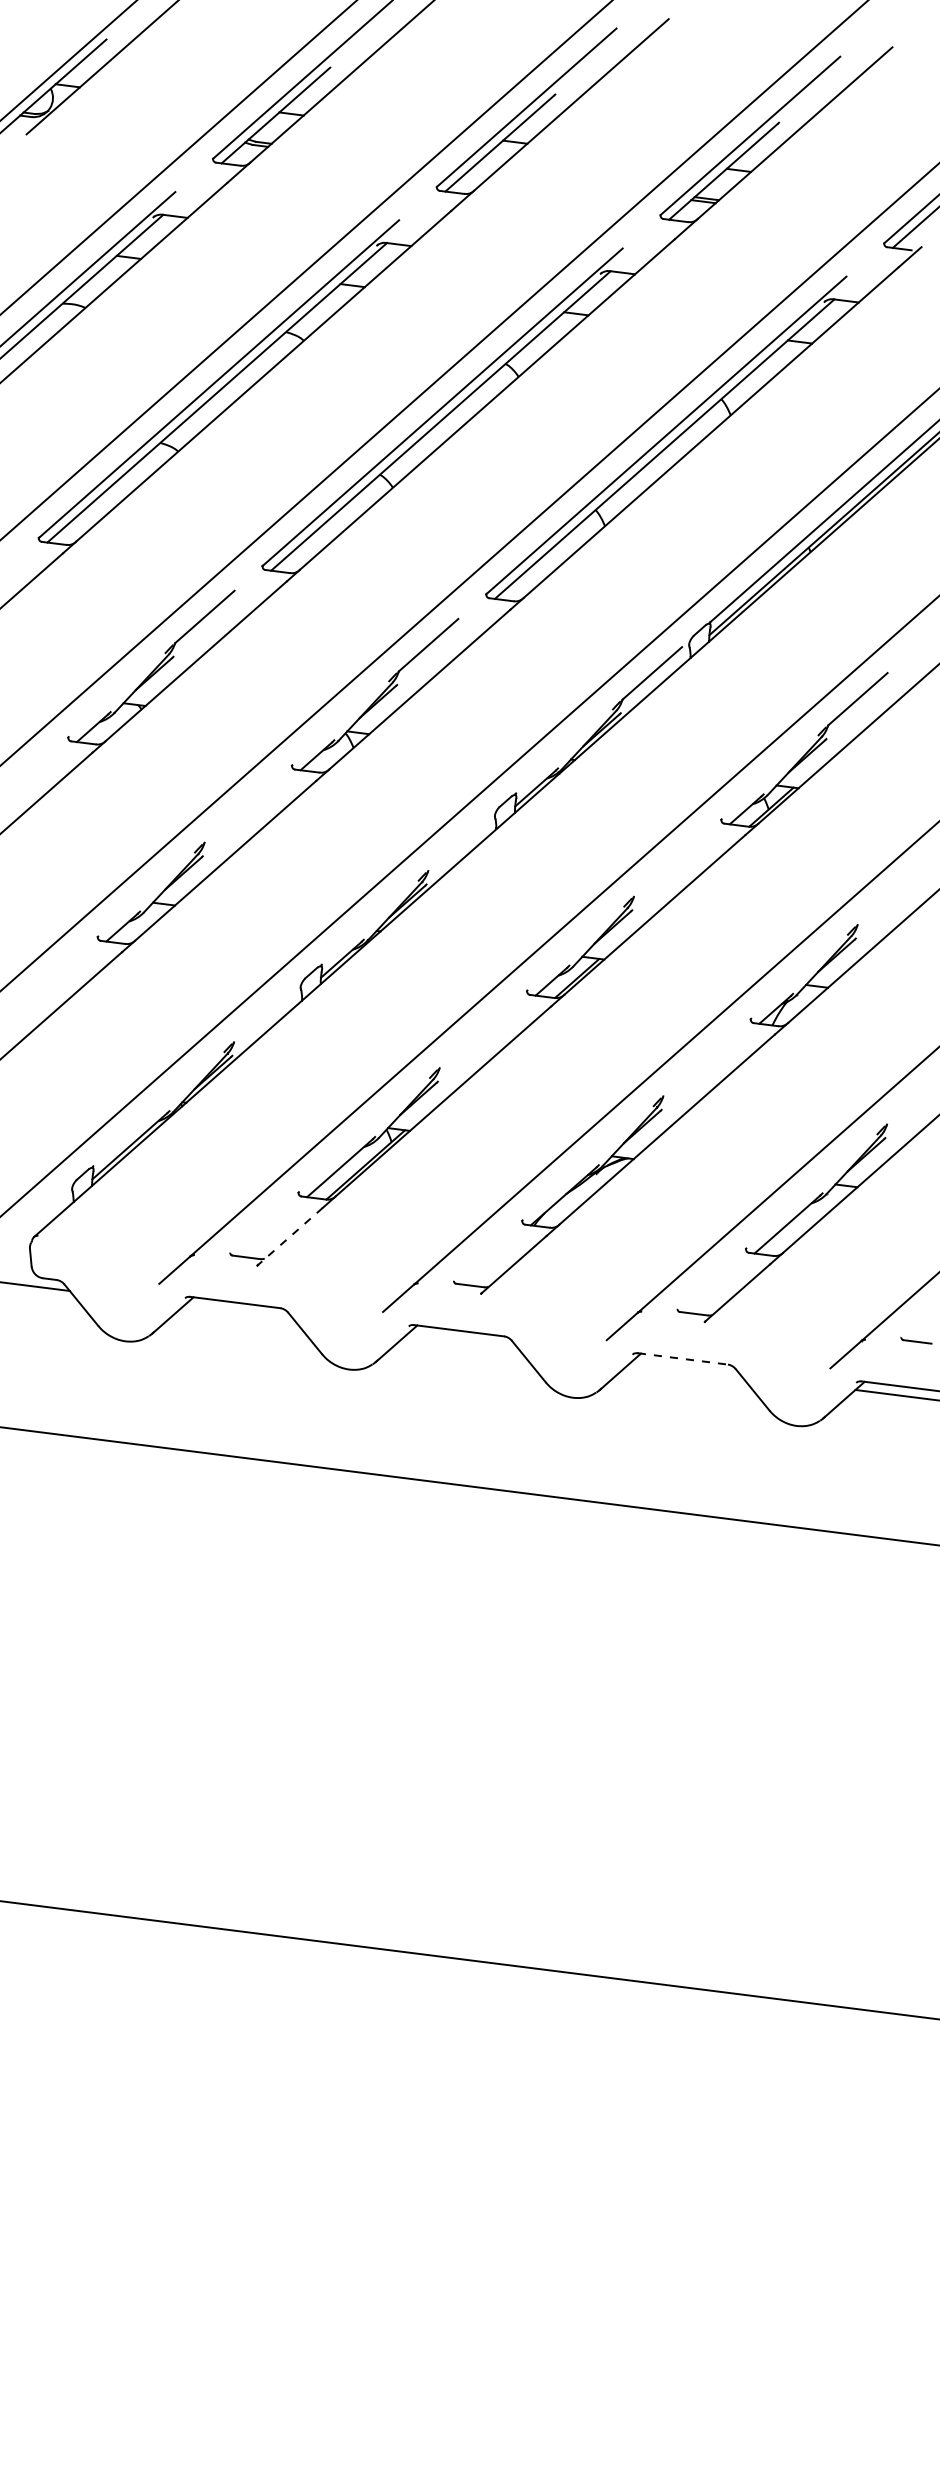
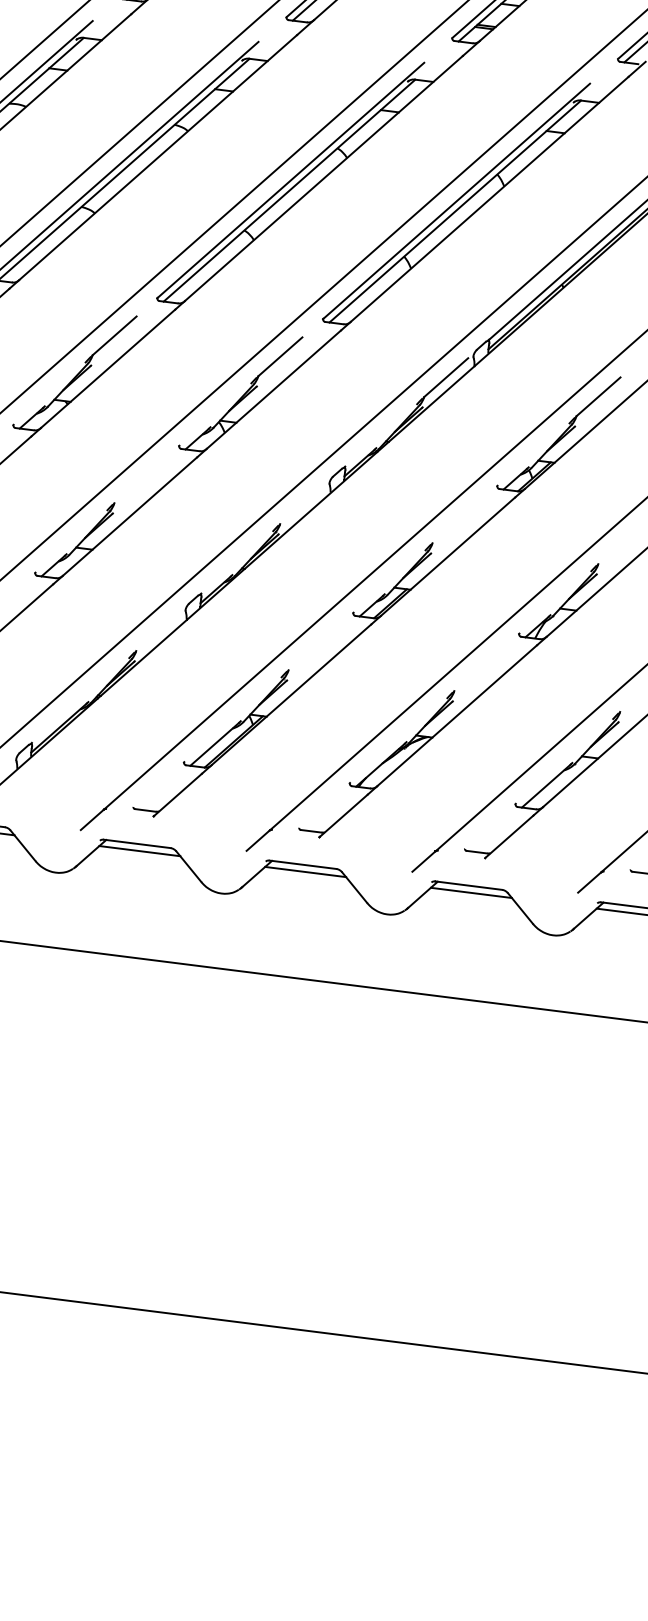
line: (290, 1236) -> (178, 794), dashed -> solid
line: (238, 1312) -> (139, 851), added
line: (462, 1340) -> (305, 872), added
line: (683, 1358) -> (469, 885), dashed -> solid
line: (686, 1368) -> (471, 892), added

